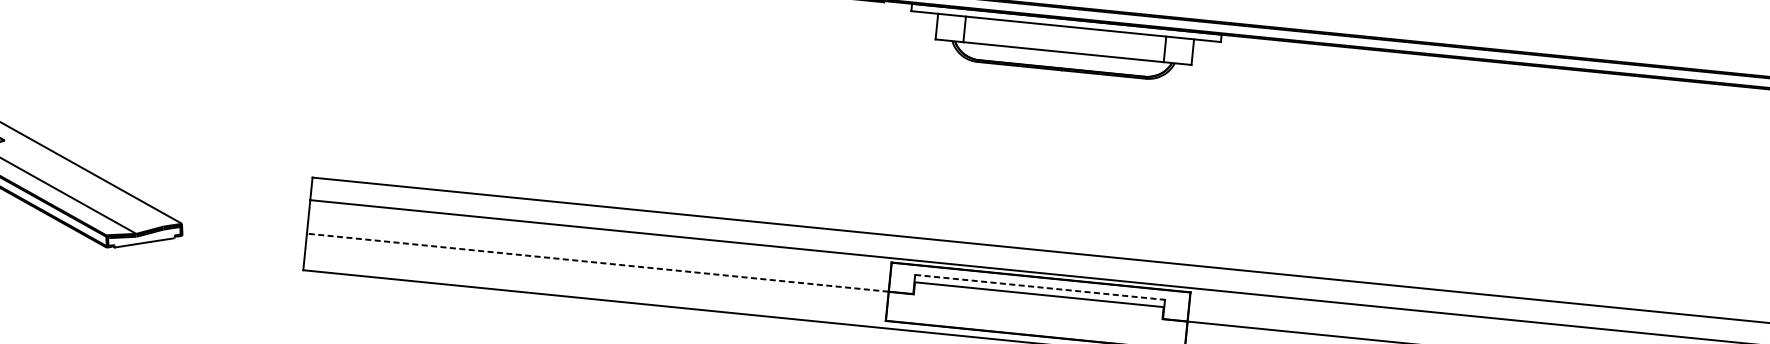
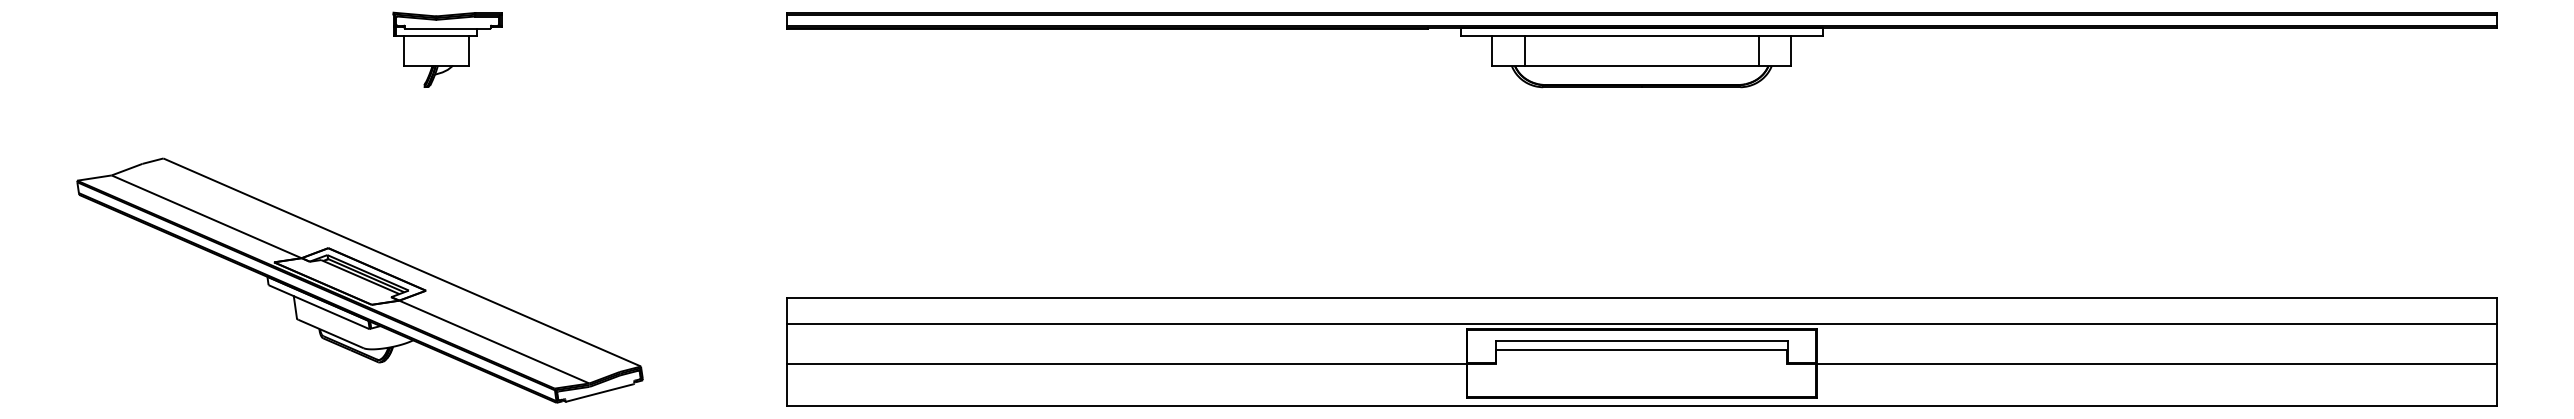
line: (597, 262) -> (1126, 363), dashed -> solid
line: (1040, 287) -> (1642, 341), dashed -> solid

